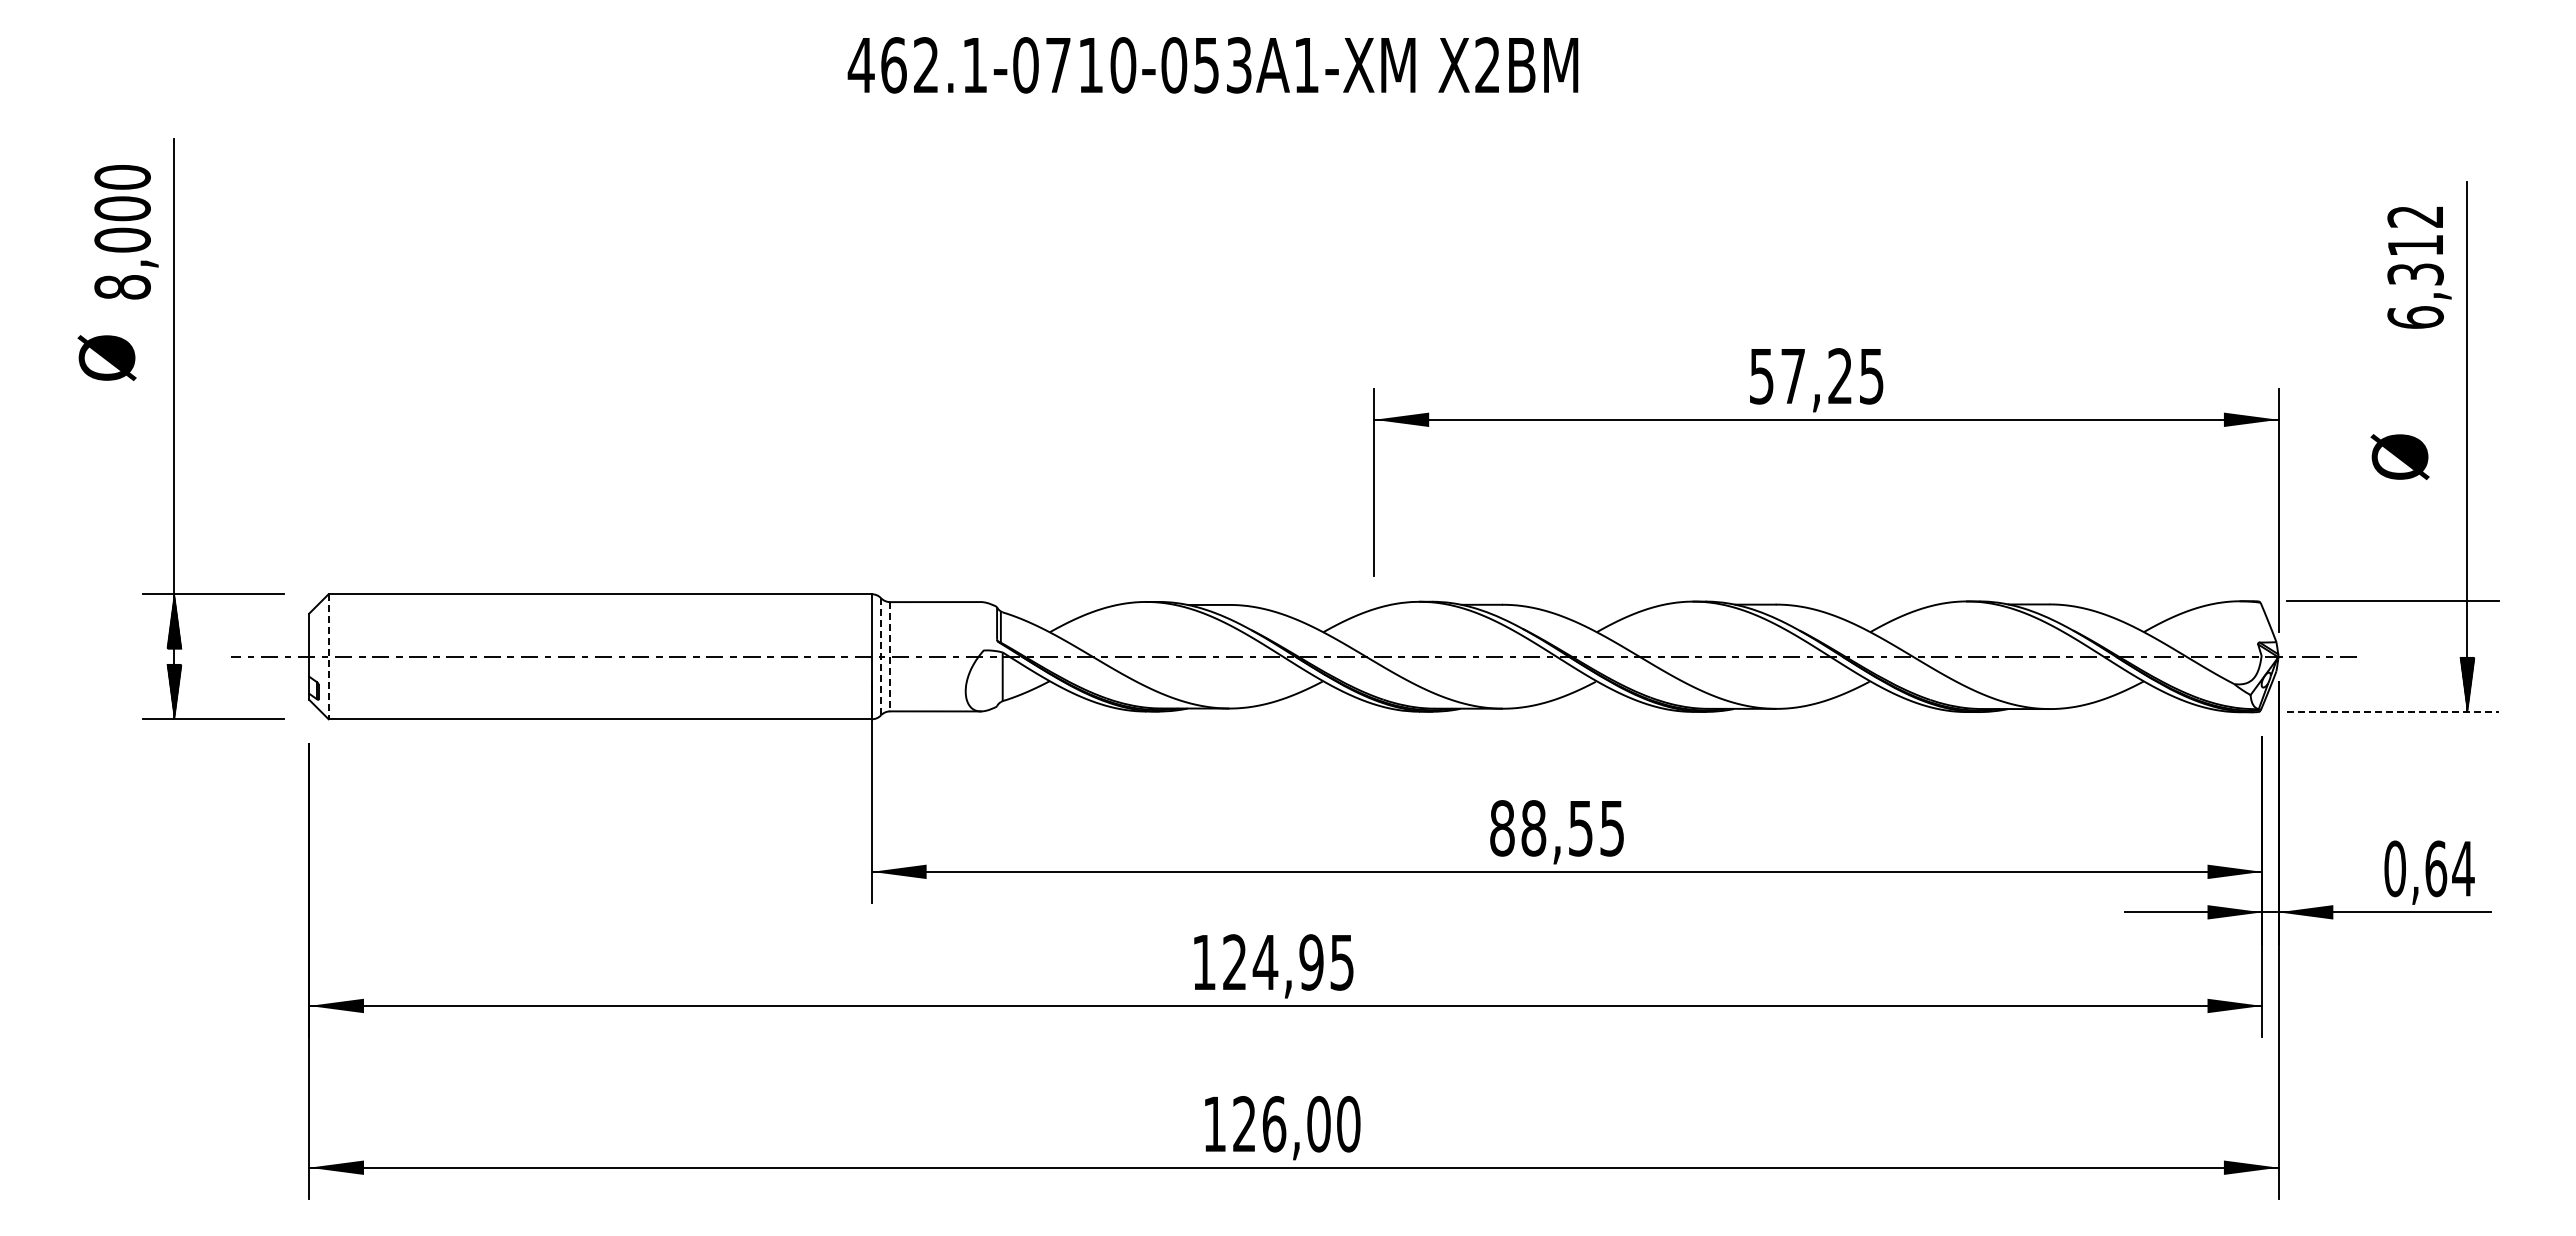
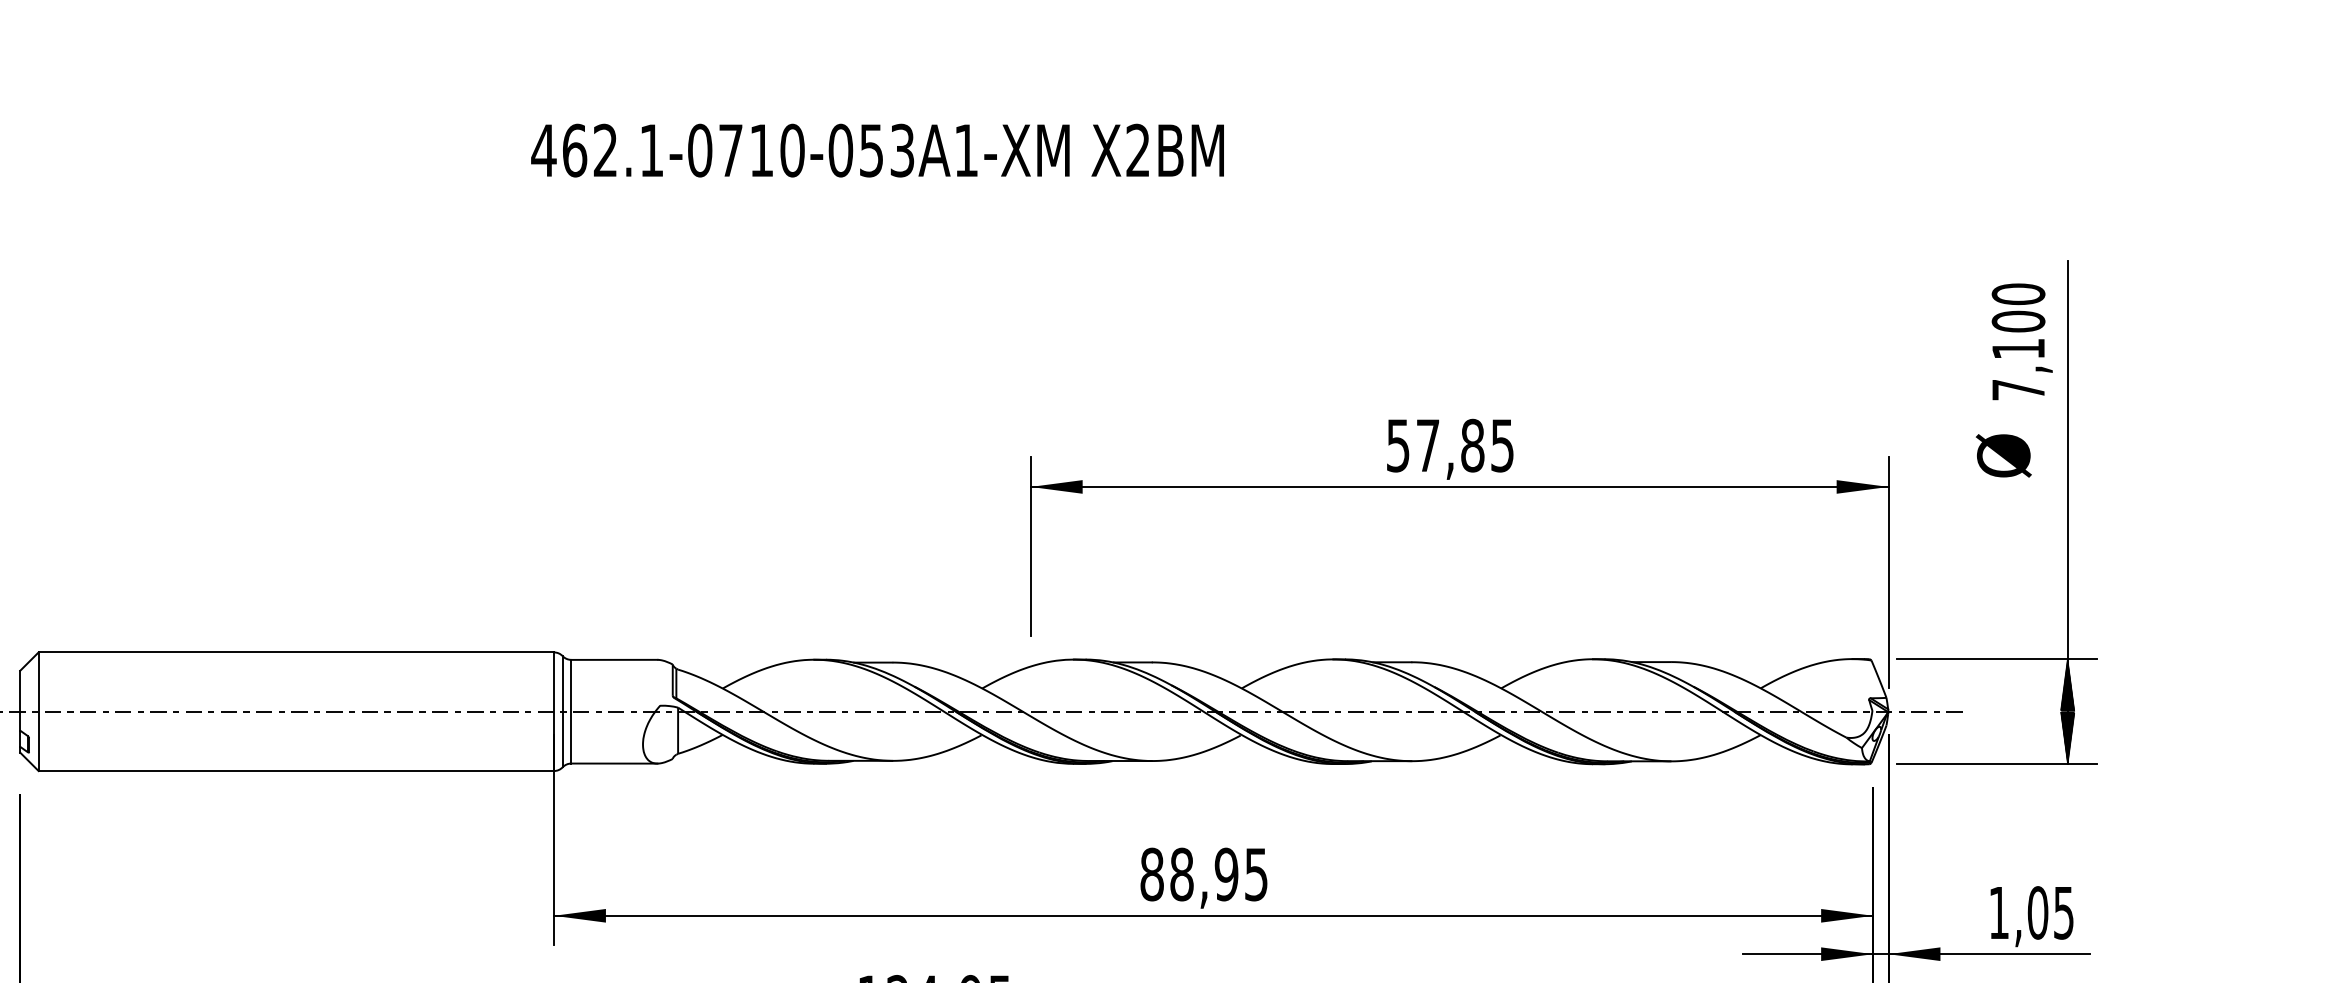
text: (2415, 266) -> (2018, 341), 6,312 -> 7,100
text: (1840, 376) -> (1472, 445), 57,25 -> 57,85
text: (2399, 456) -> (2003, 455), moved
hatch: (2467, 628) -> (2067, 684), added
line: (328, 656) -> (38, 711), dashed -> solid
line: (881, 656) -> (563, 711), dashed -> solid
line: (890, 656) -> (571, 711), dashed -> solid
line: (2392, 712) -> (1996, 764), dashed -> solid
text: (1580, 828) -> (1226, 874), 88,55 -> 88,95
text: (2429, 868) -> (2031, 912), 0,64 -> 1,05

